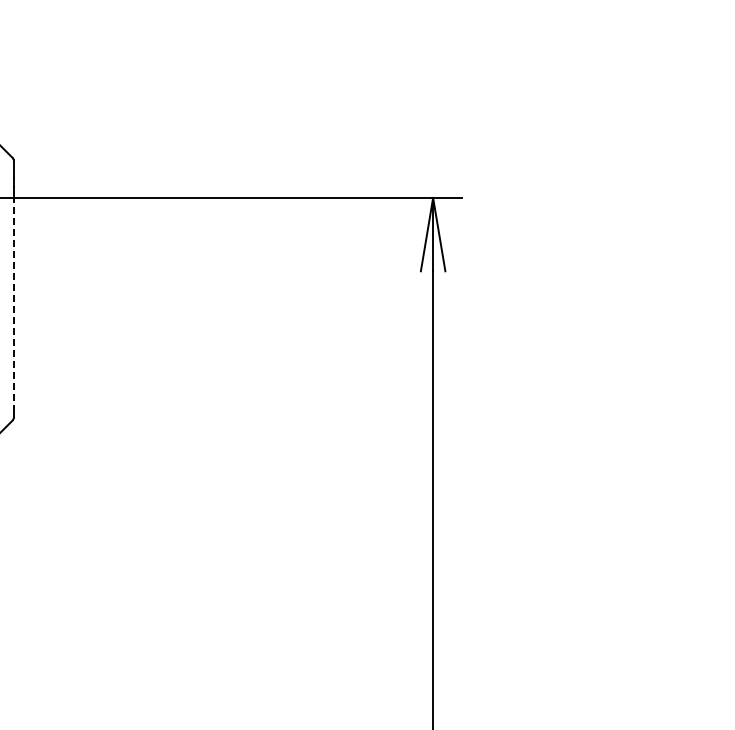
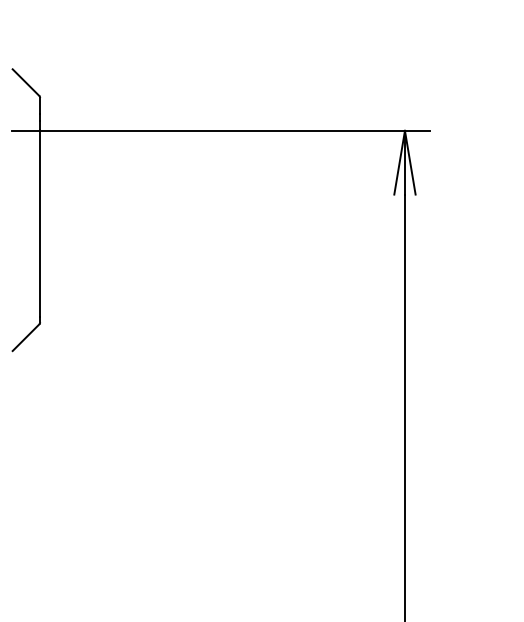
line: (13, 304) -> (40, 223), dashed -> solid

